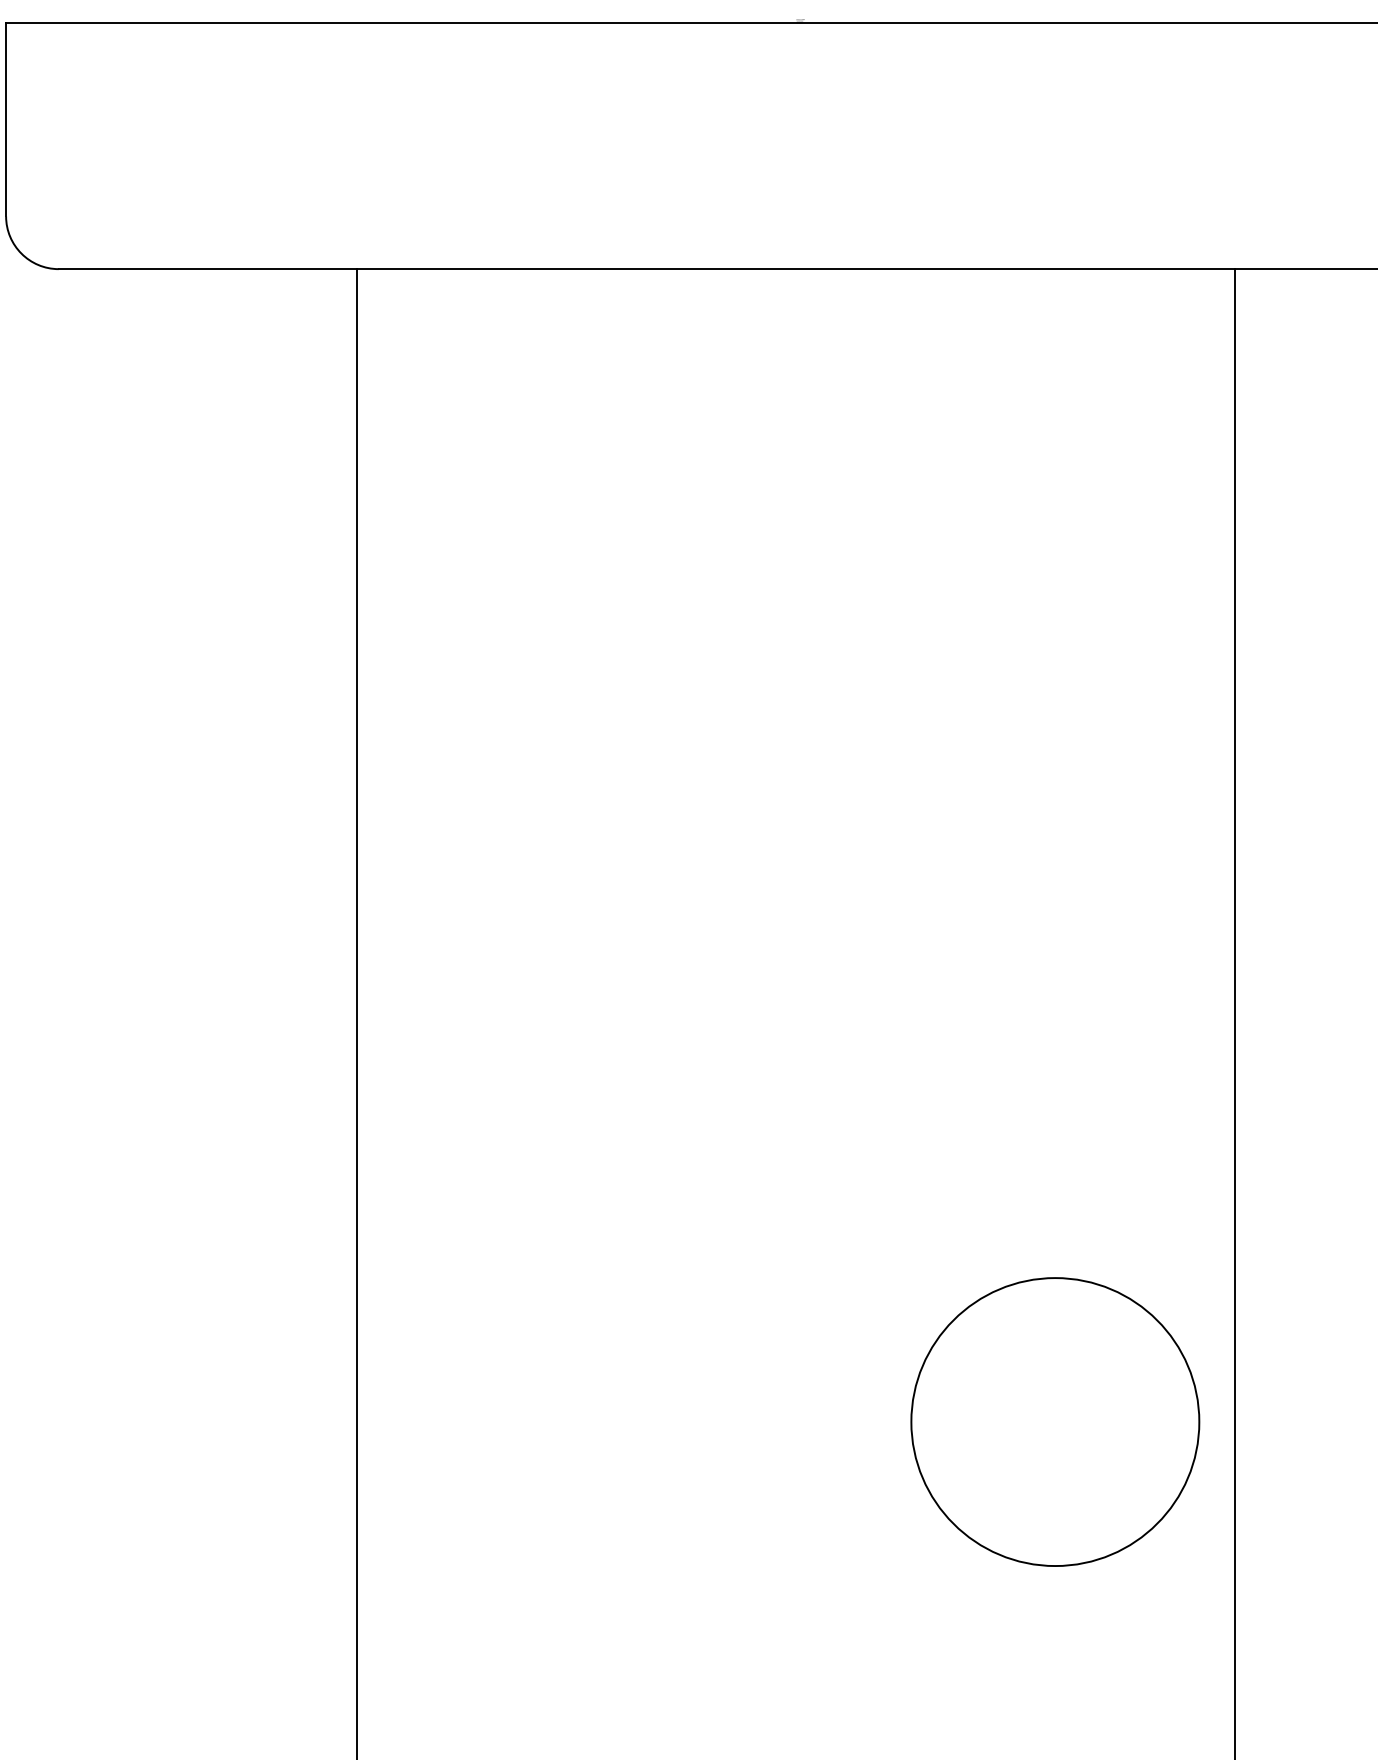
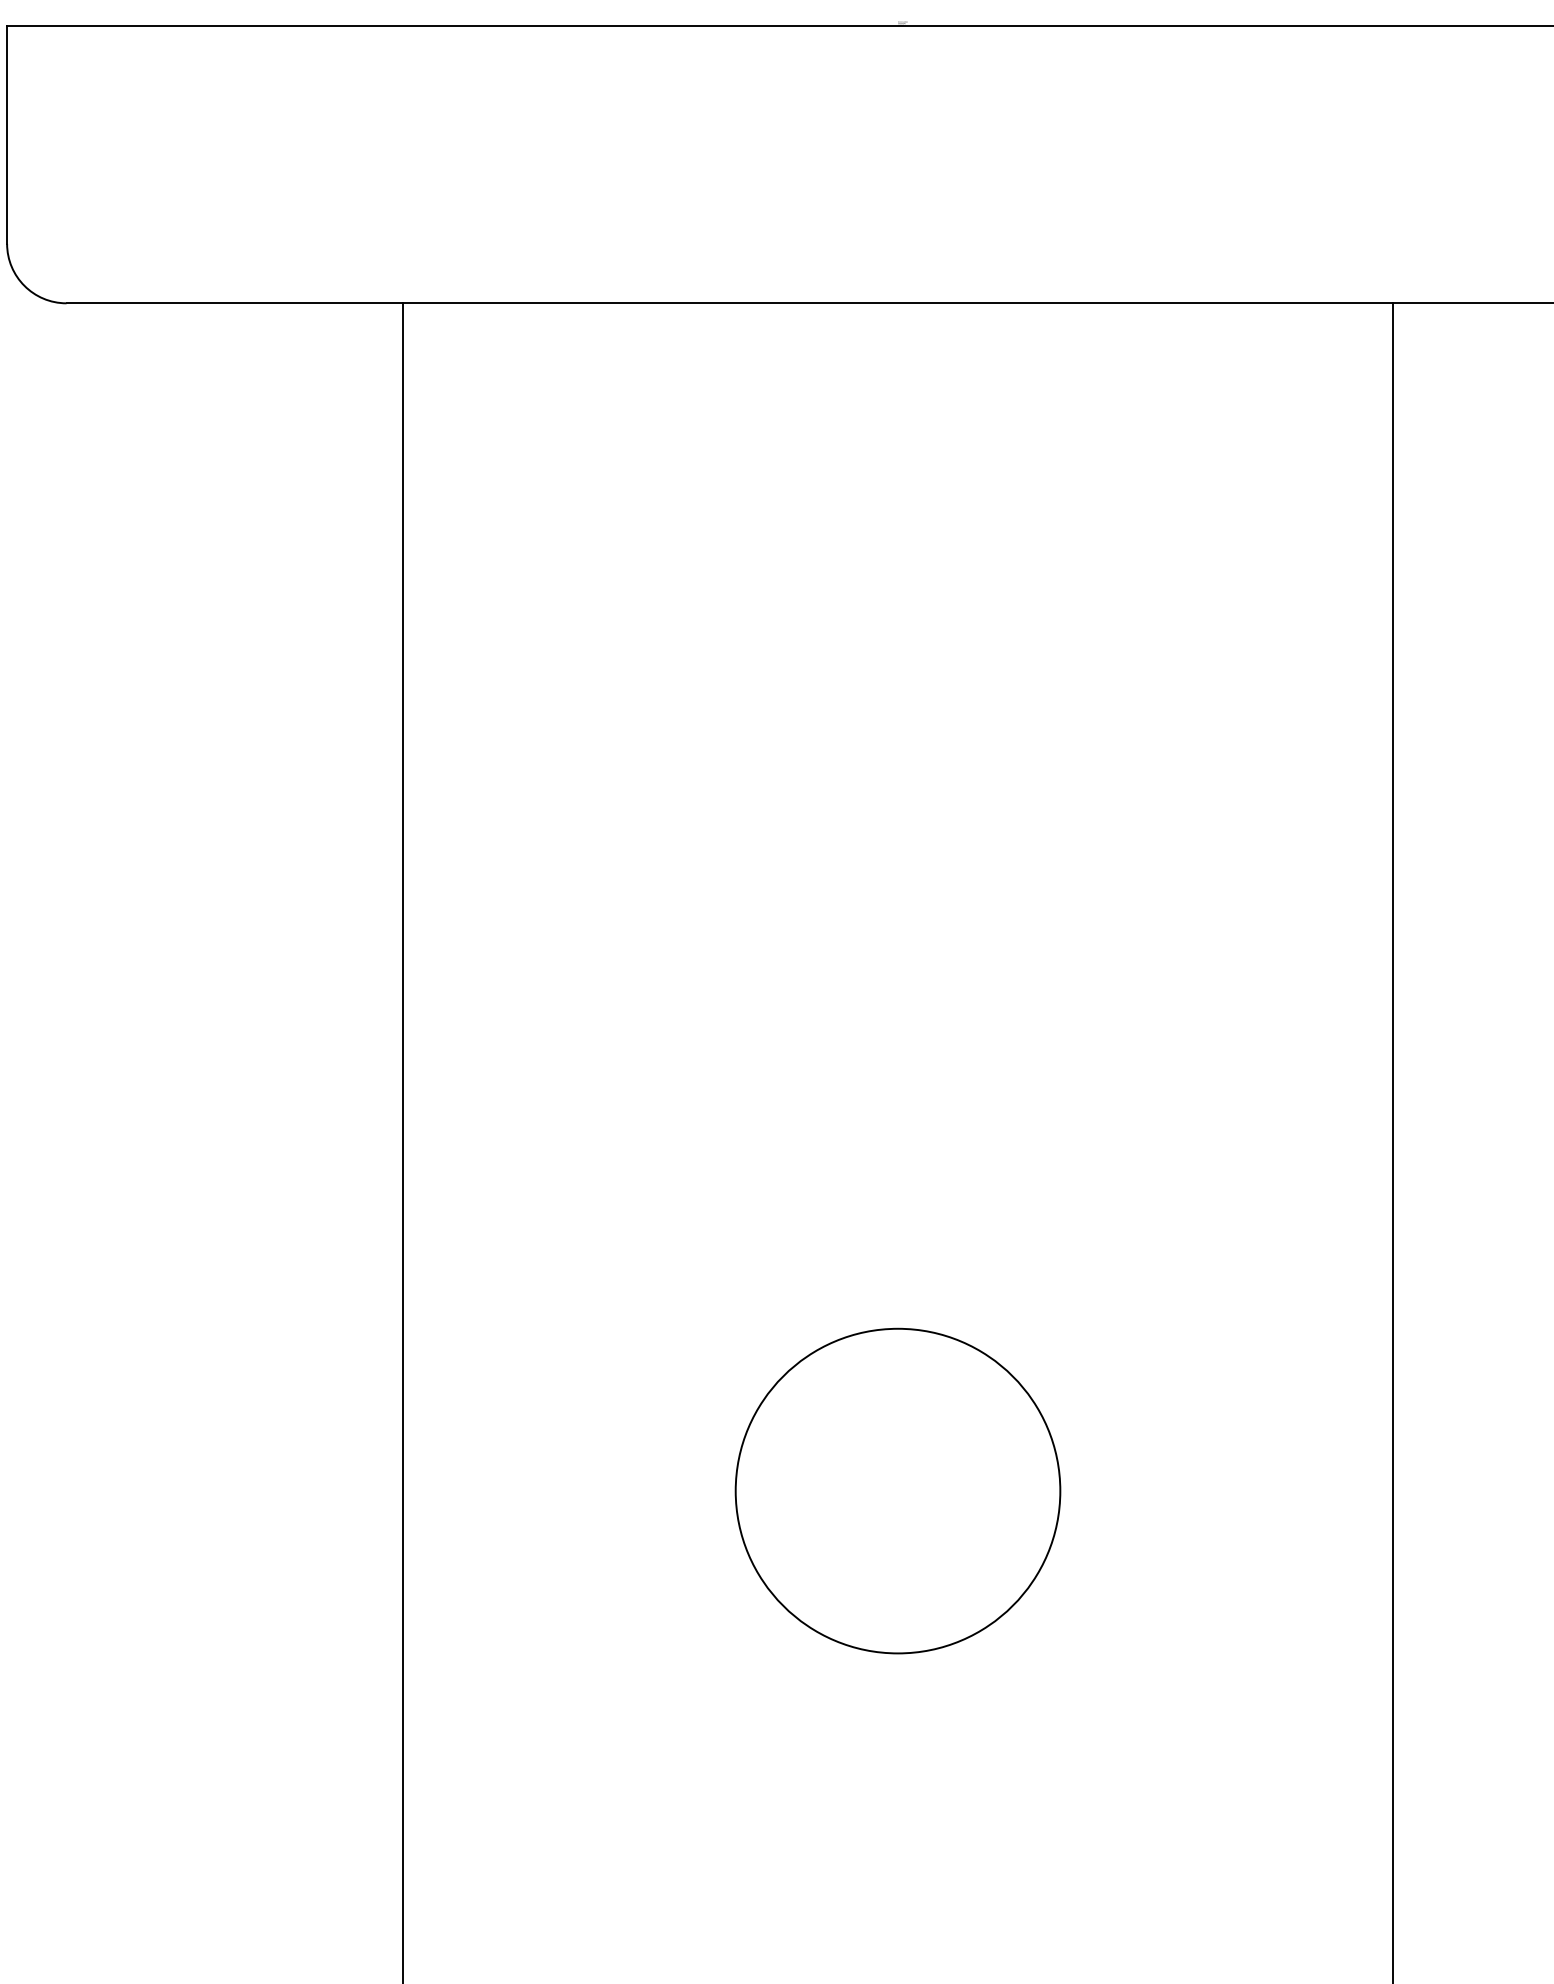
circle: (1054, 1421) -> (897, 1490), moved

